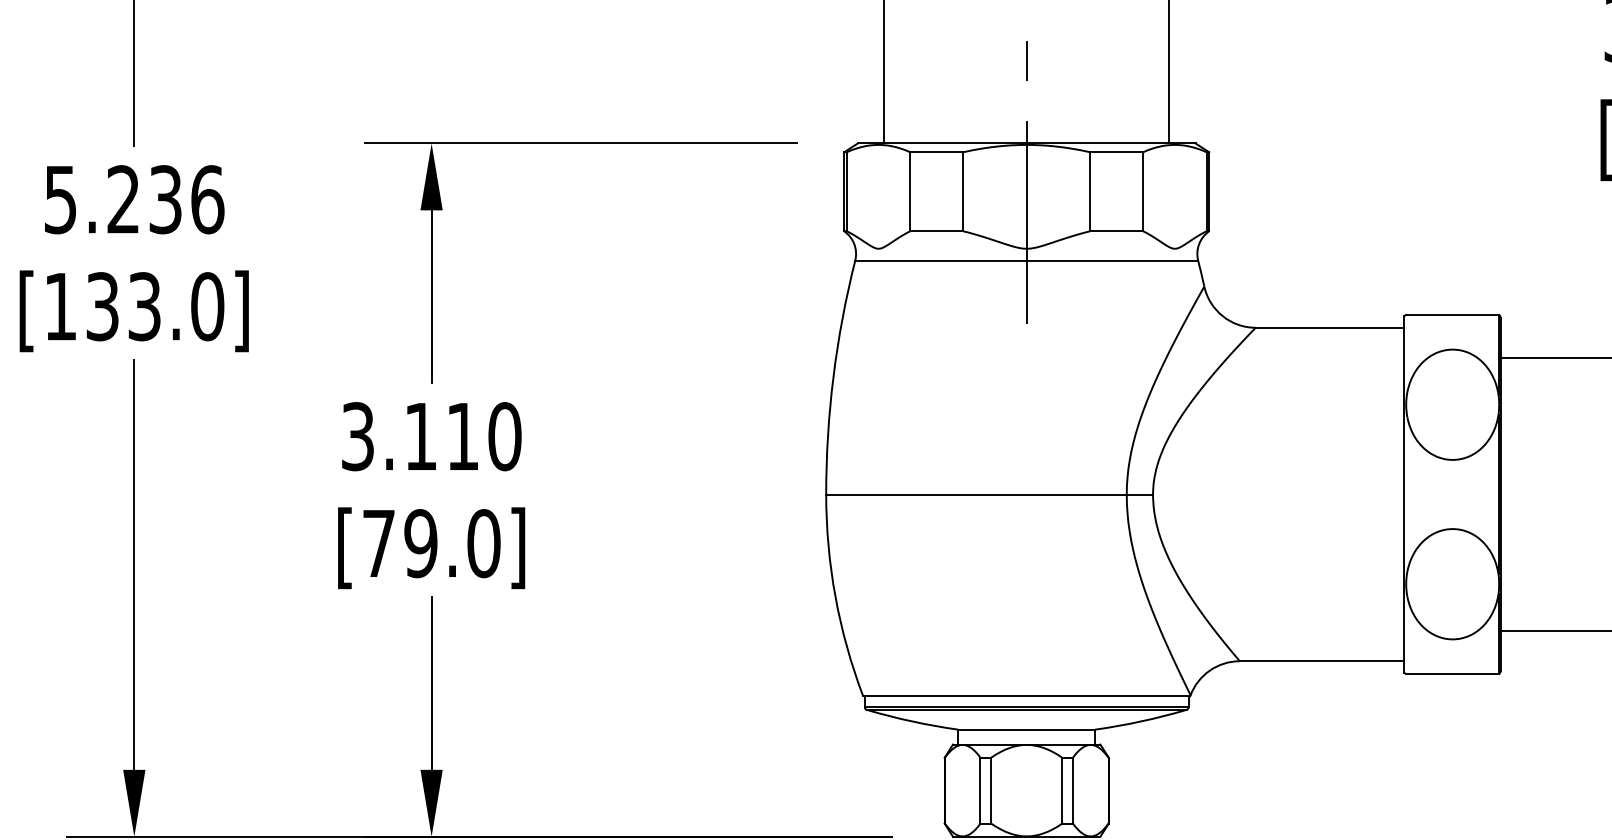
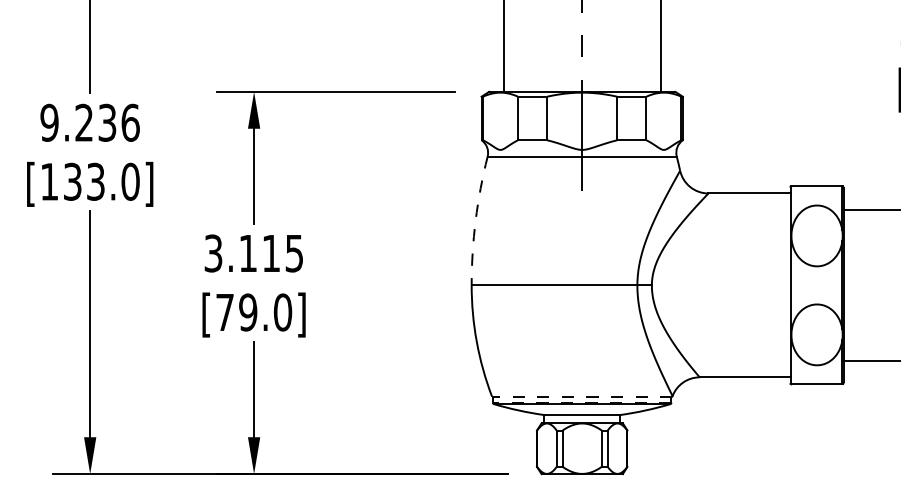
text: (60, 199) -> (49, 122), 5.236 -> 9.236
arc: (833, 376) -> (475, 220), solid -> dashed
text: (504, 436) -> (294, 253), 3.110 -> 3.115
line: (1025, 695) -> (581, 396), solid -> dashed
line: (1025, 706) -> (581, 402), solid -> dashed

